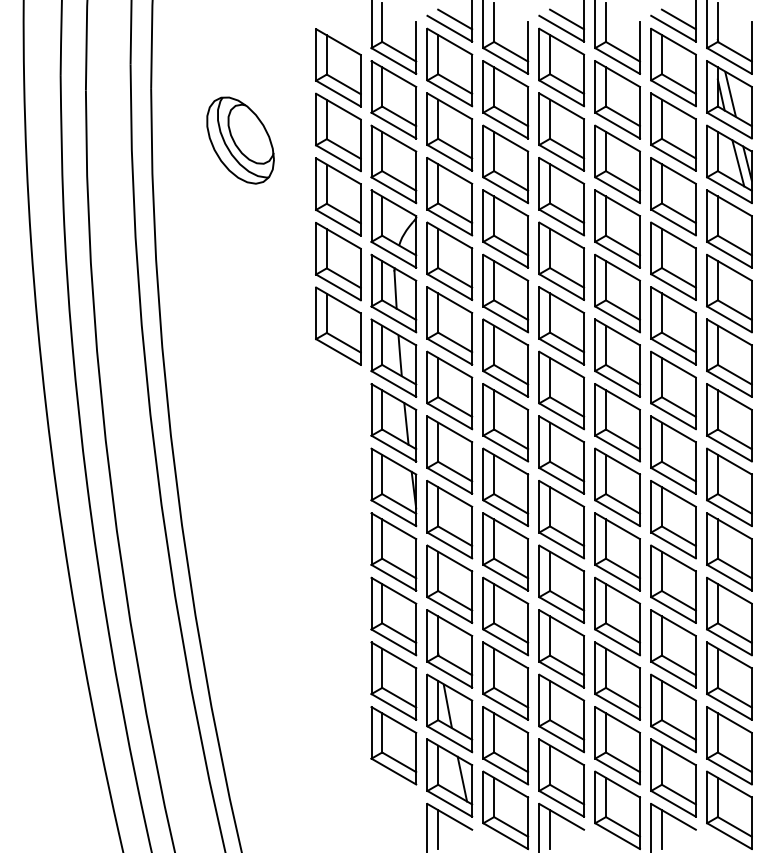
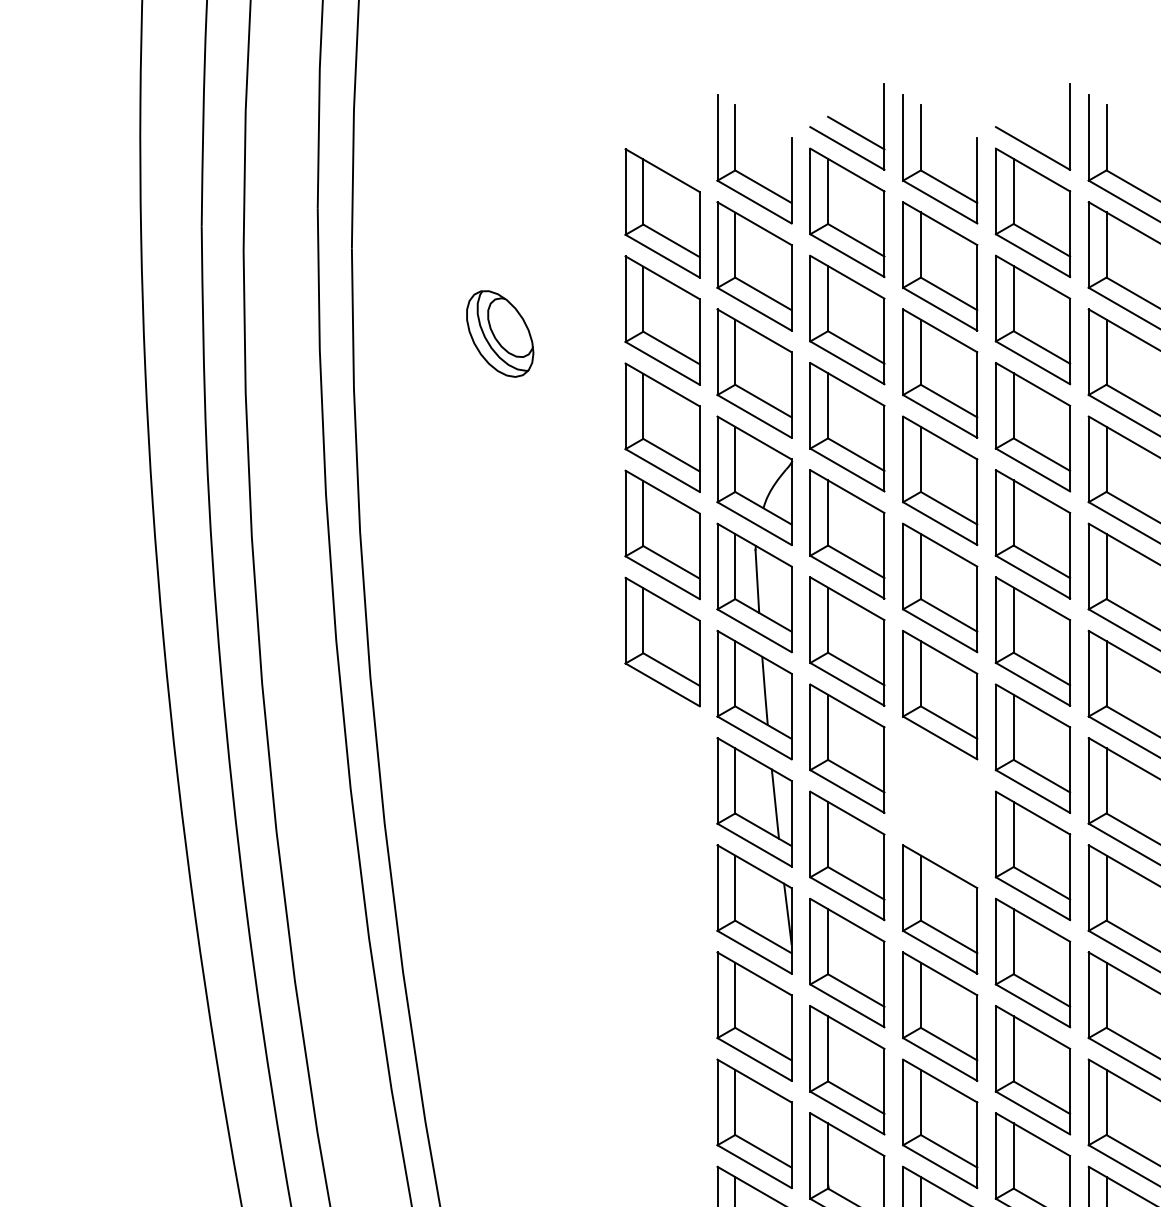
line: (567, 19) -> (1042, 133), removed
part: (240, 140) -> (500, 333), size x0.6
part: (505, 422) -> (939, 801), removed

